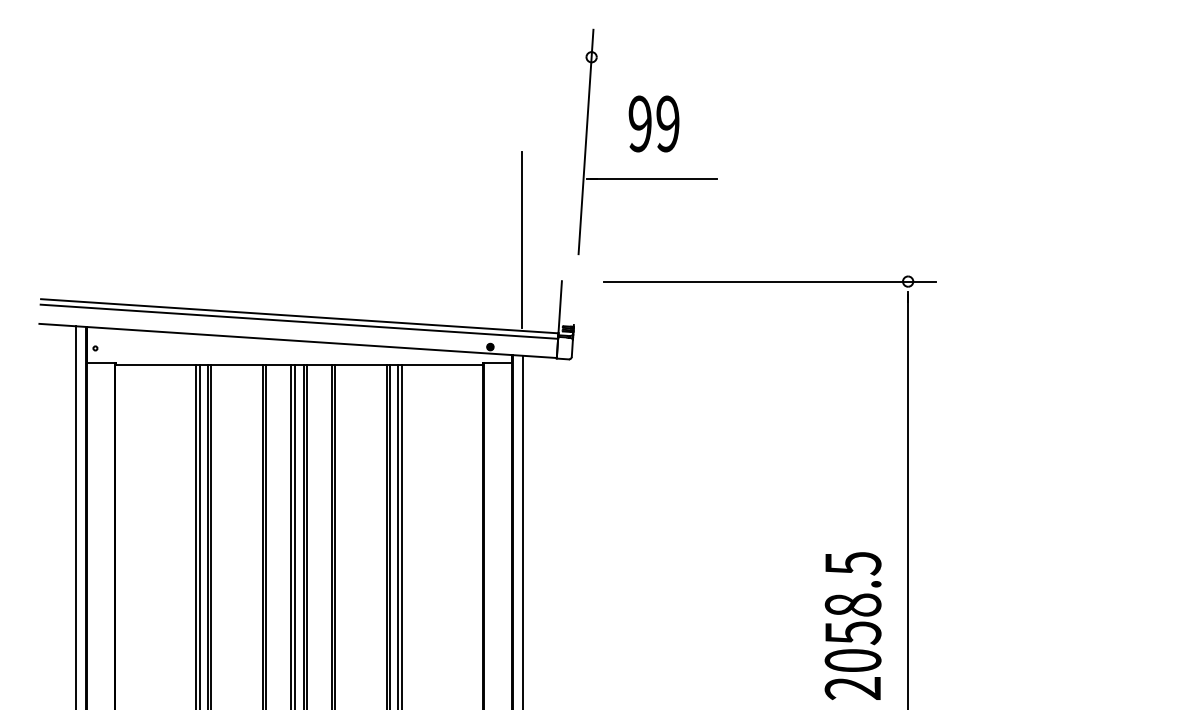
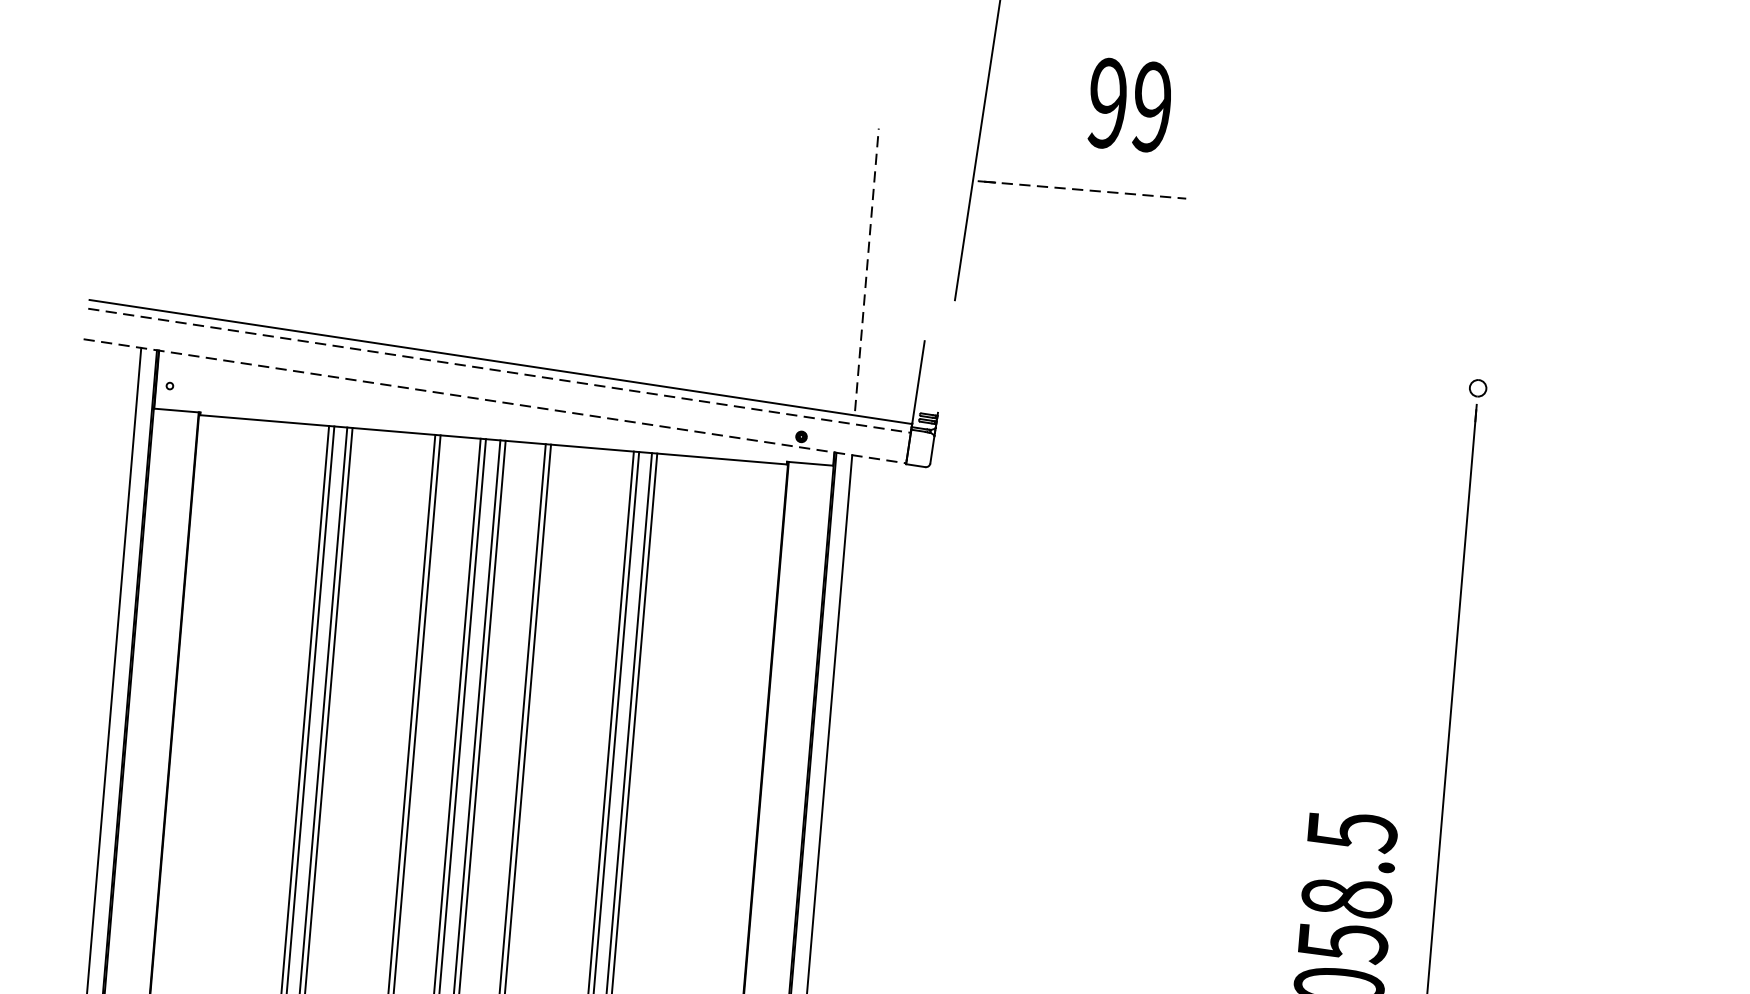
text: (653, 123) -> (1129, 104), moved
line: (654, 179) -> (1086, 191), solid -> dashed
line: (522, 239) -> (867, 269), solid -> dashed
line: (769, 281) -> (1256, 369), removed
line: (299, 321) -> (499, 370), solid -> dashed
line: (298, 340) -> (495, 400), solid -> dashed

